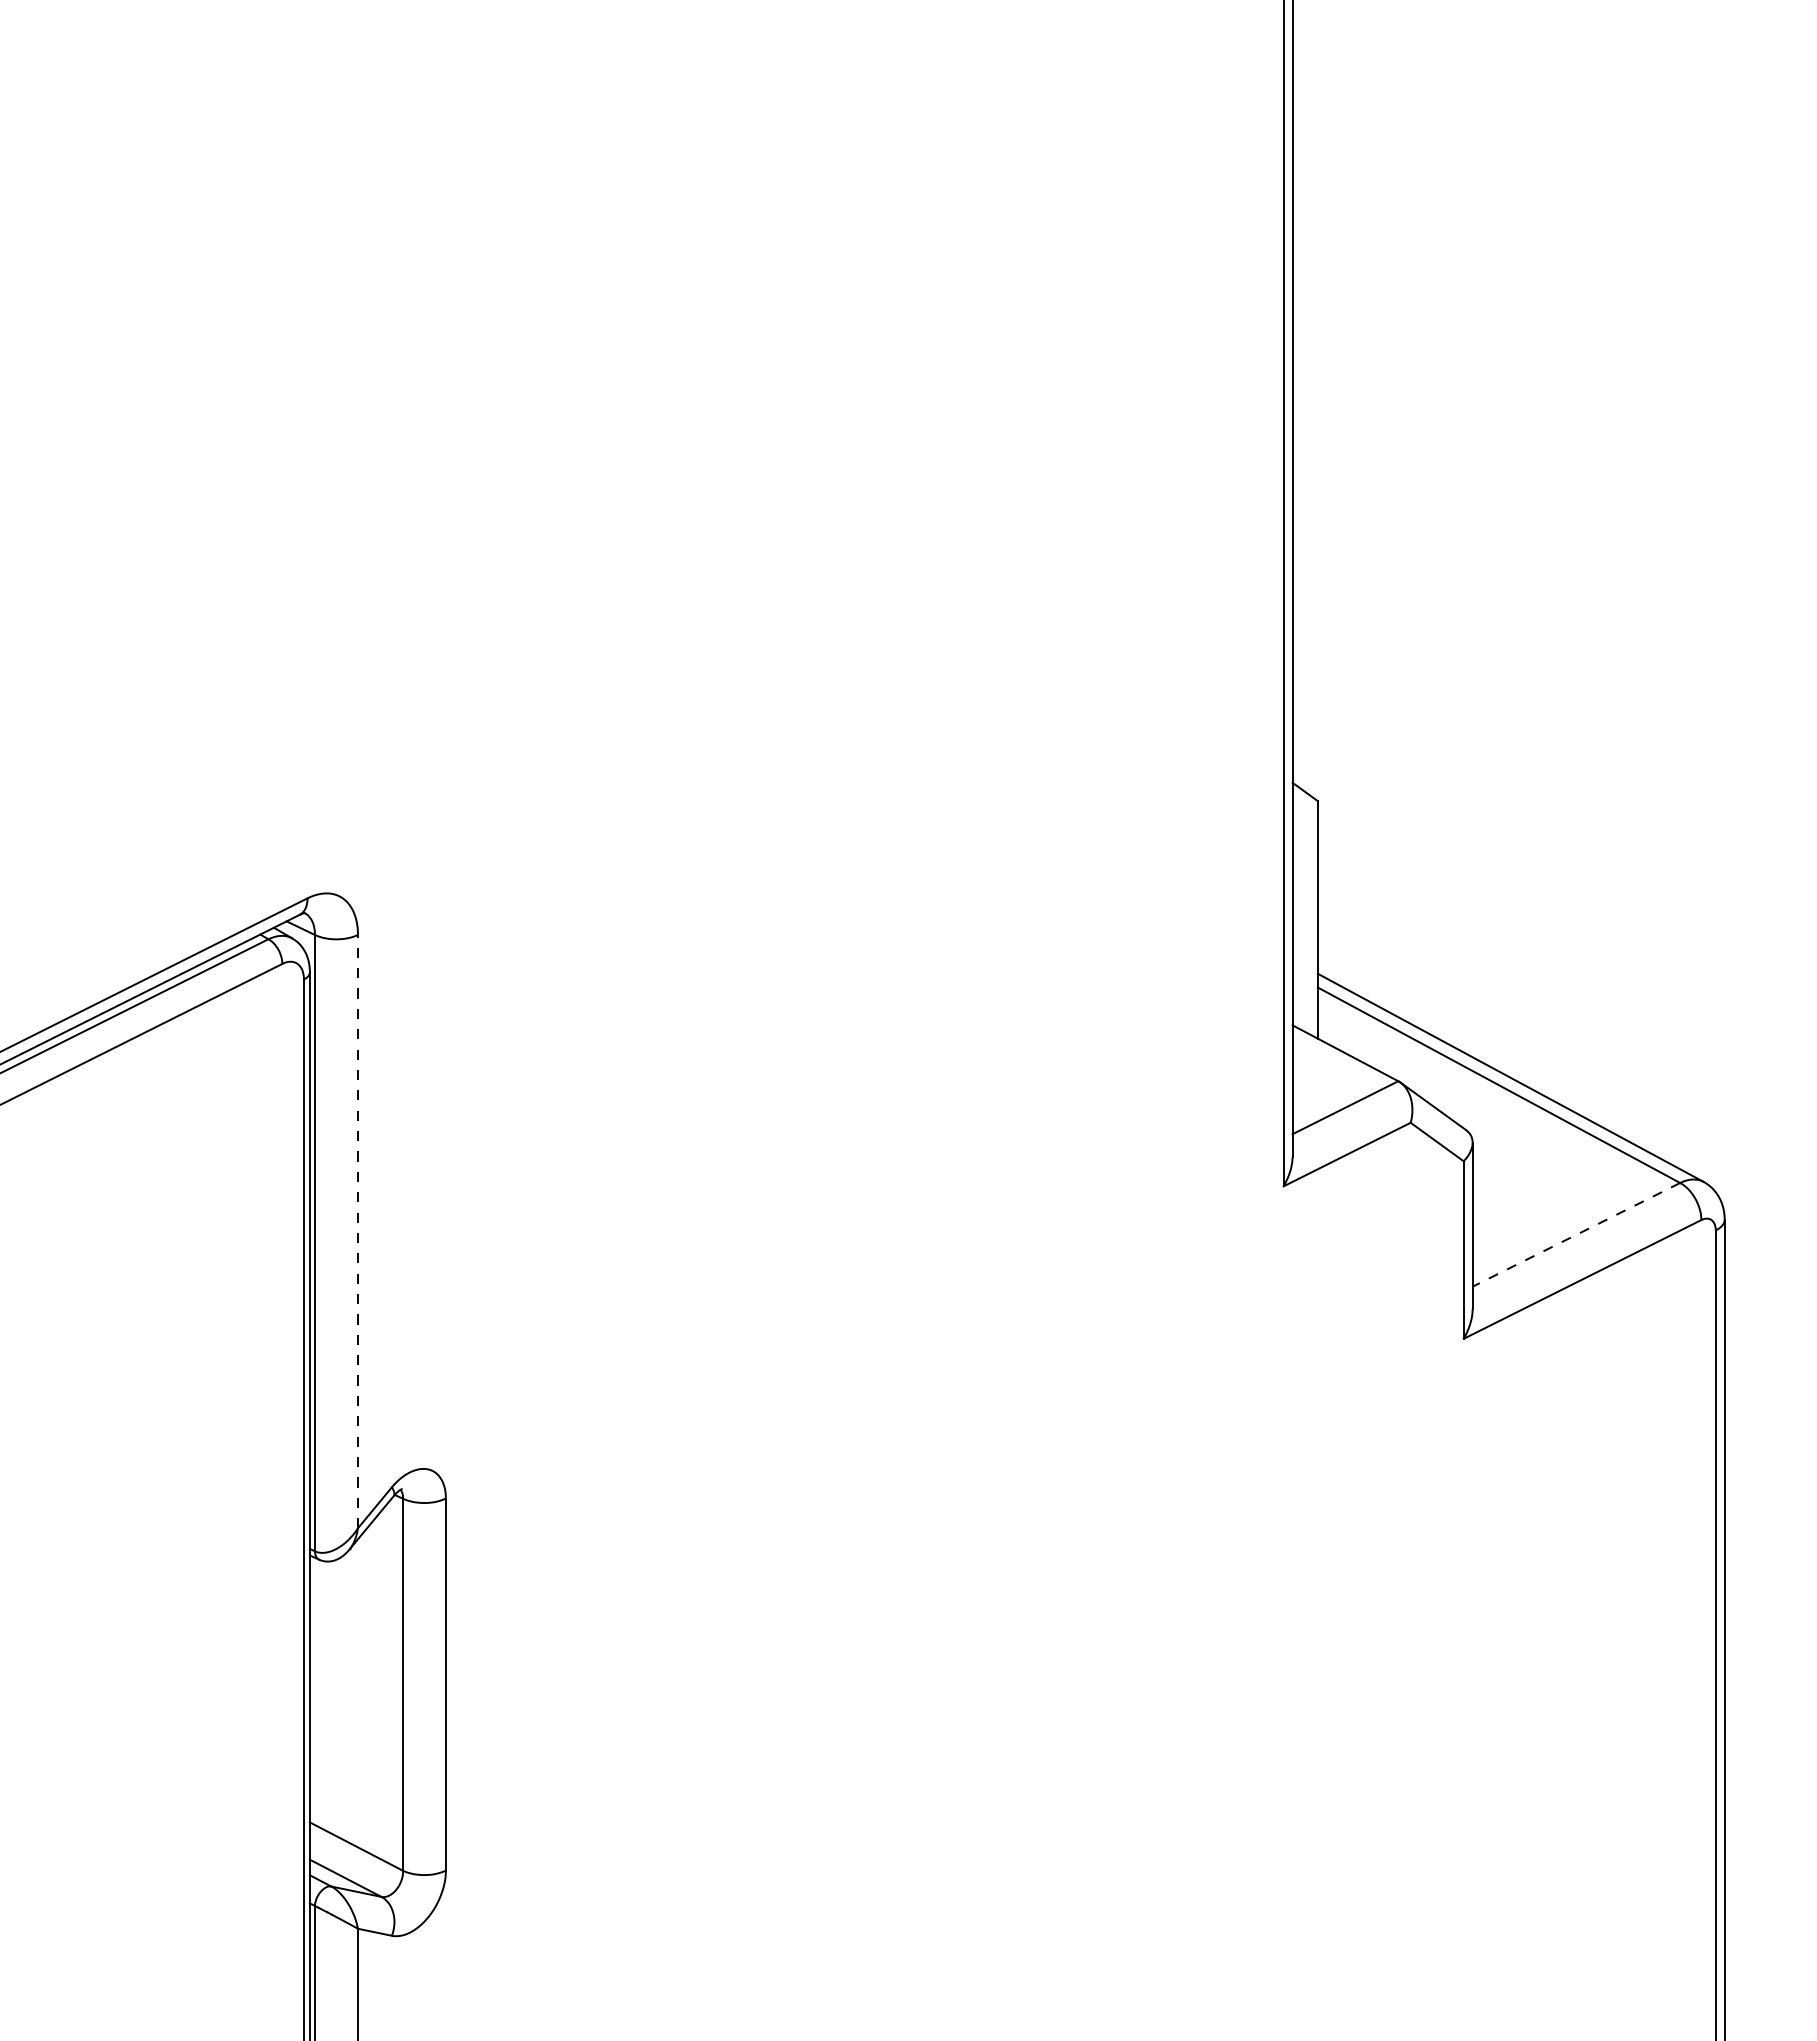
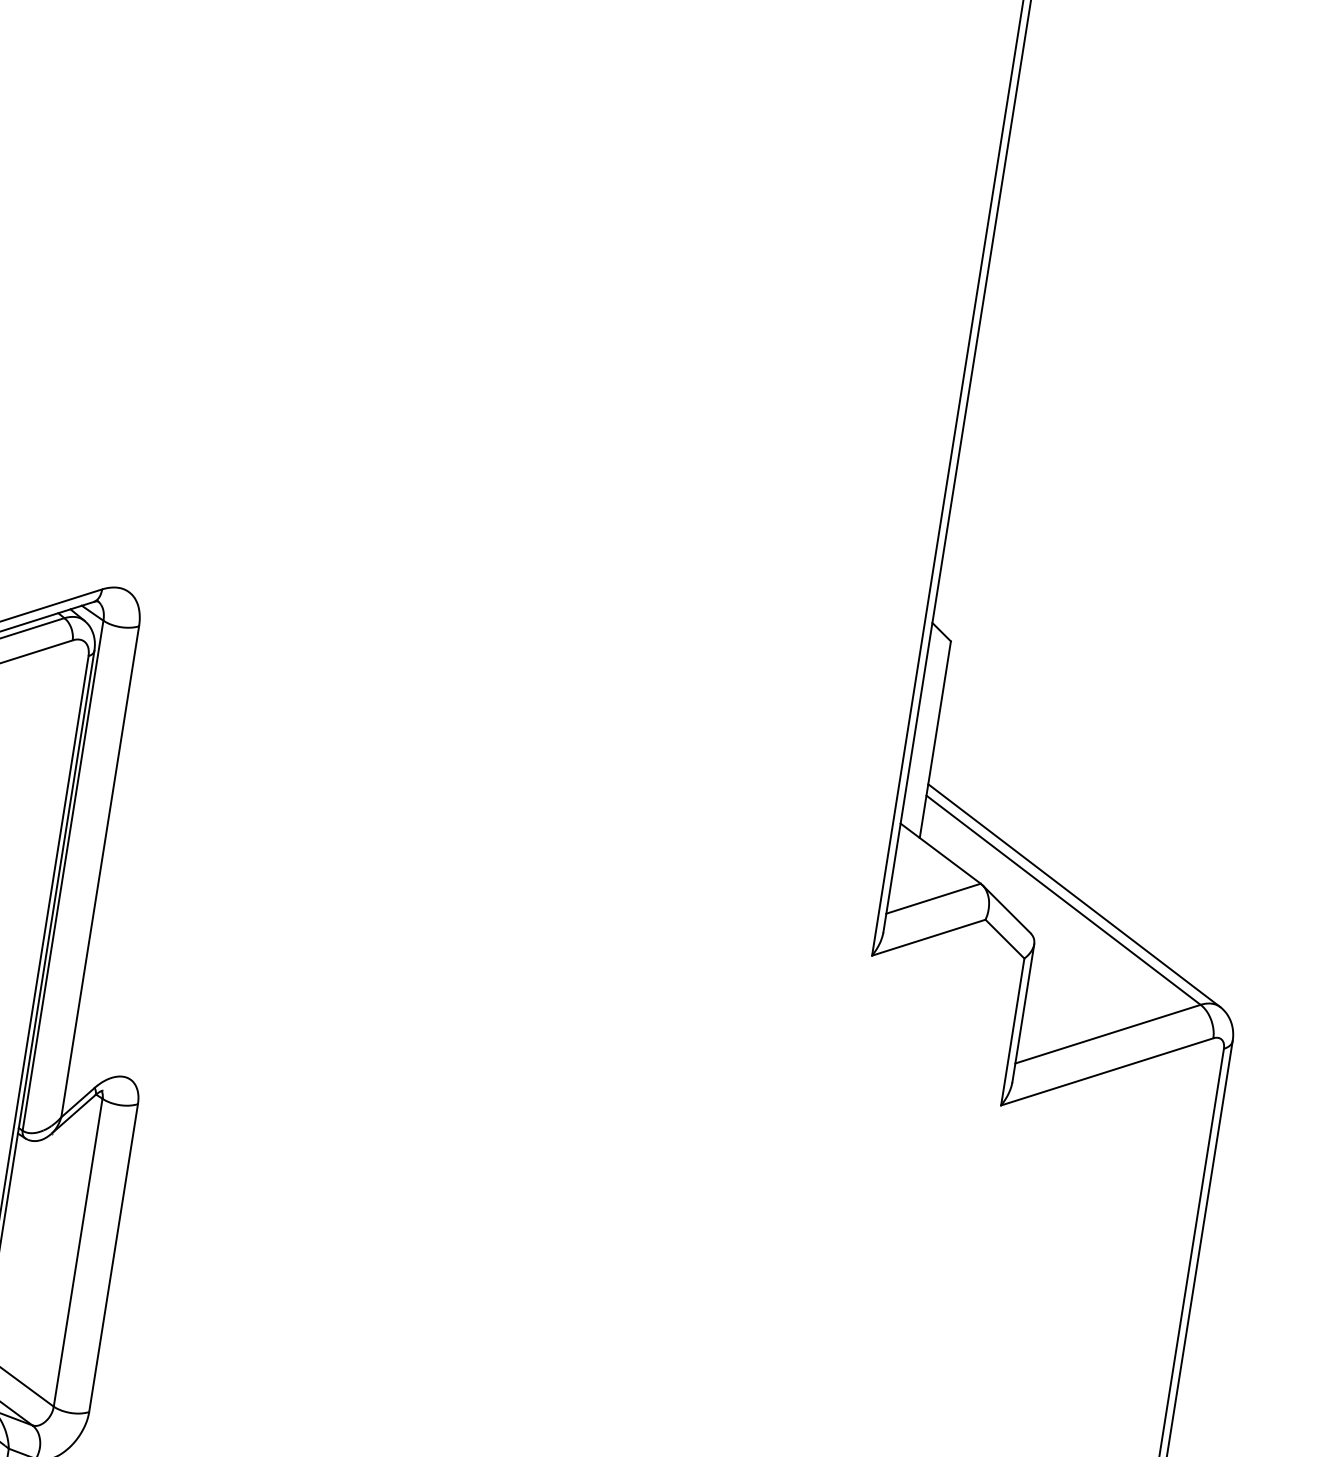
line: (358, 1231) -> (100, 871), dashed -> solid
line: (1576, 1234) -> (1108, 1033), dashed -> solid

